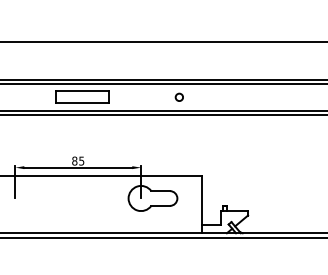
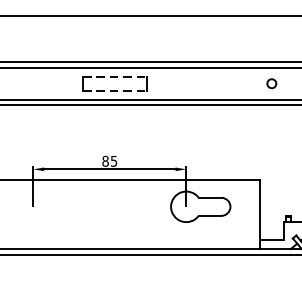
line: (82, 91) -> (114, 76), solid -> dashed
circle: (178, 96) -> (270, 82), moved
line: (82, 103) -> (114, 91), solid -> dashed

